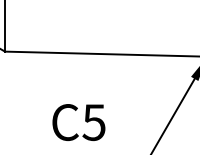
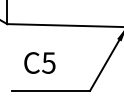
text: (78, 121) -> (39, 62), moved

